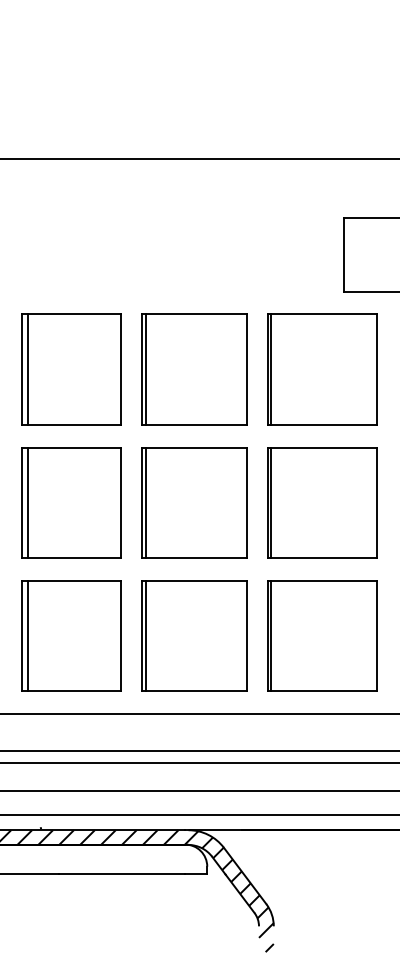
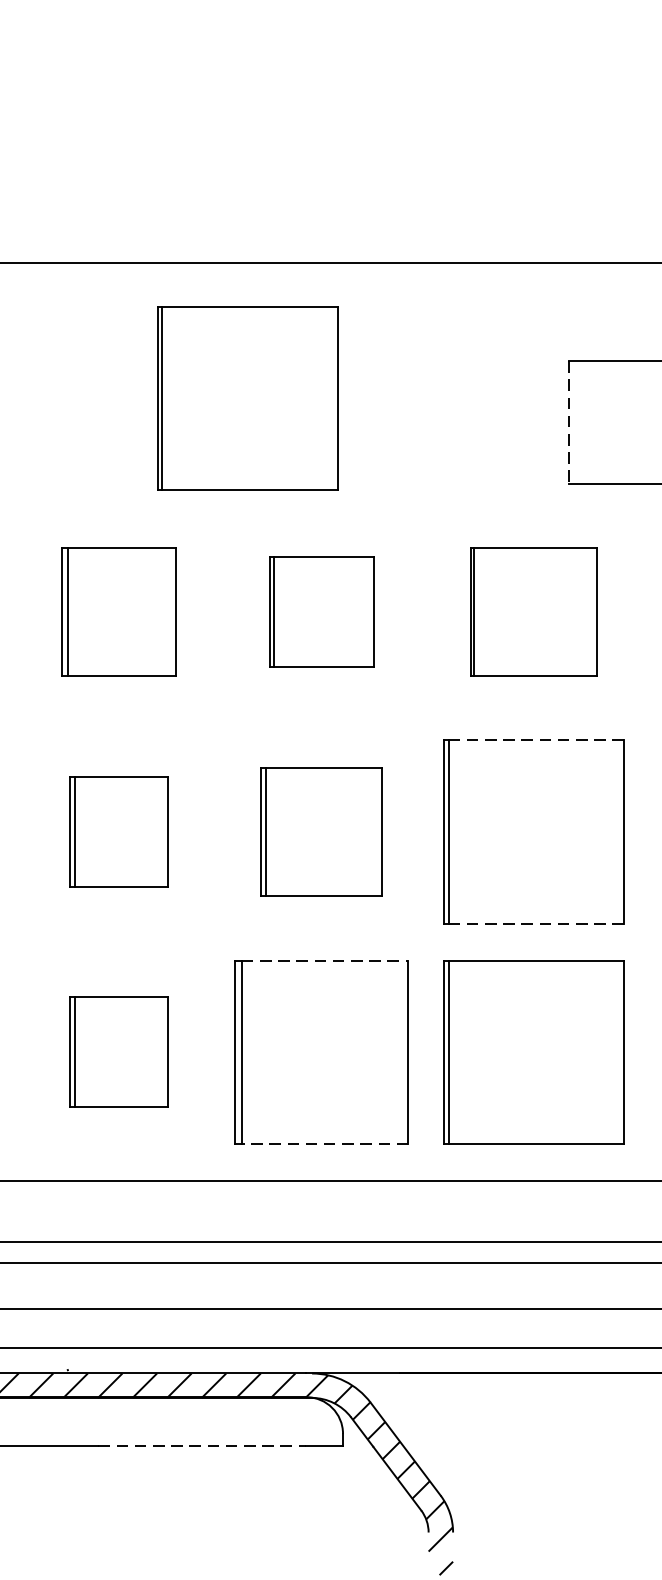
part: (149, 240) -> (247, 397), added
line: (344, 255) -> (570, 422), solid -> dashed
part: (71, 369) -> (118, 611), size x0.7
part: (194, 369) -> (321, 611), size x0.6
part: (322, 369) -> (533, 611), size x0.7
line: (324, 447) -> (536, 740), solid -> dashed
part: (71, 502) -> (118, 831), size x0.6
part: (194, 502) -> (321, 831), size x0.7
line: (323, 558) -> (535, 923), solid -> dashed
line: (196, 580) -> (325, 960), solid -> dashed
part: (71, 635) -> (118, 1051), size x0.6
line: (195, 691) -> (323, 1144), solid -> dashed
line: (122, 874) -> (202, 1446), solid -> dashed

